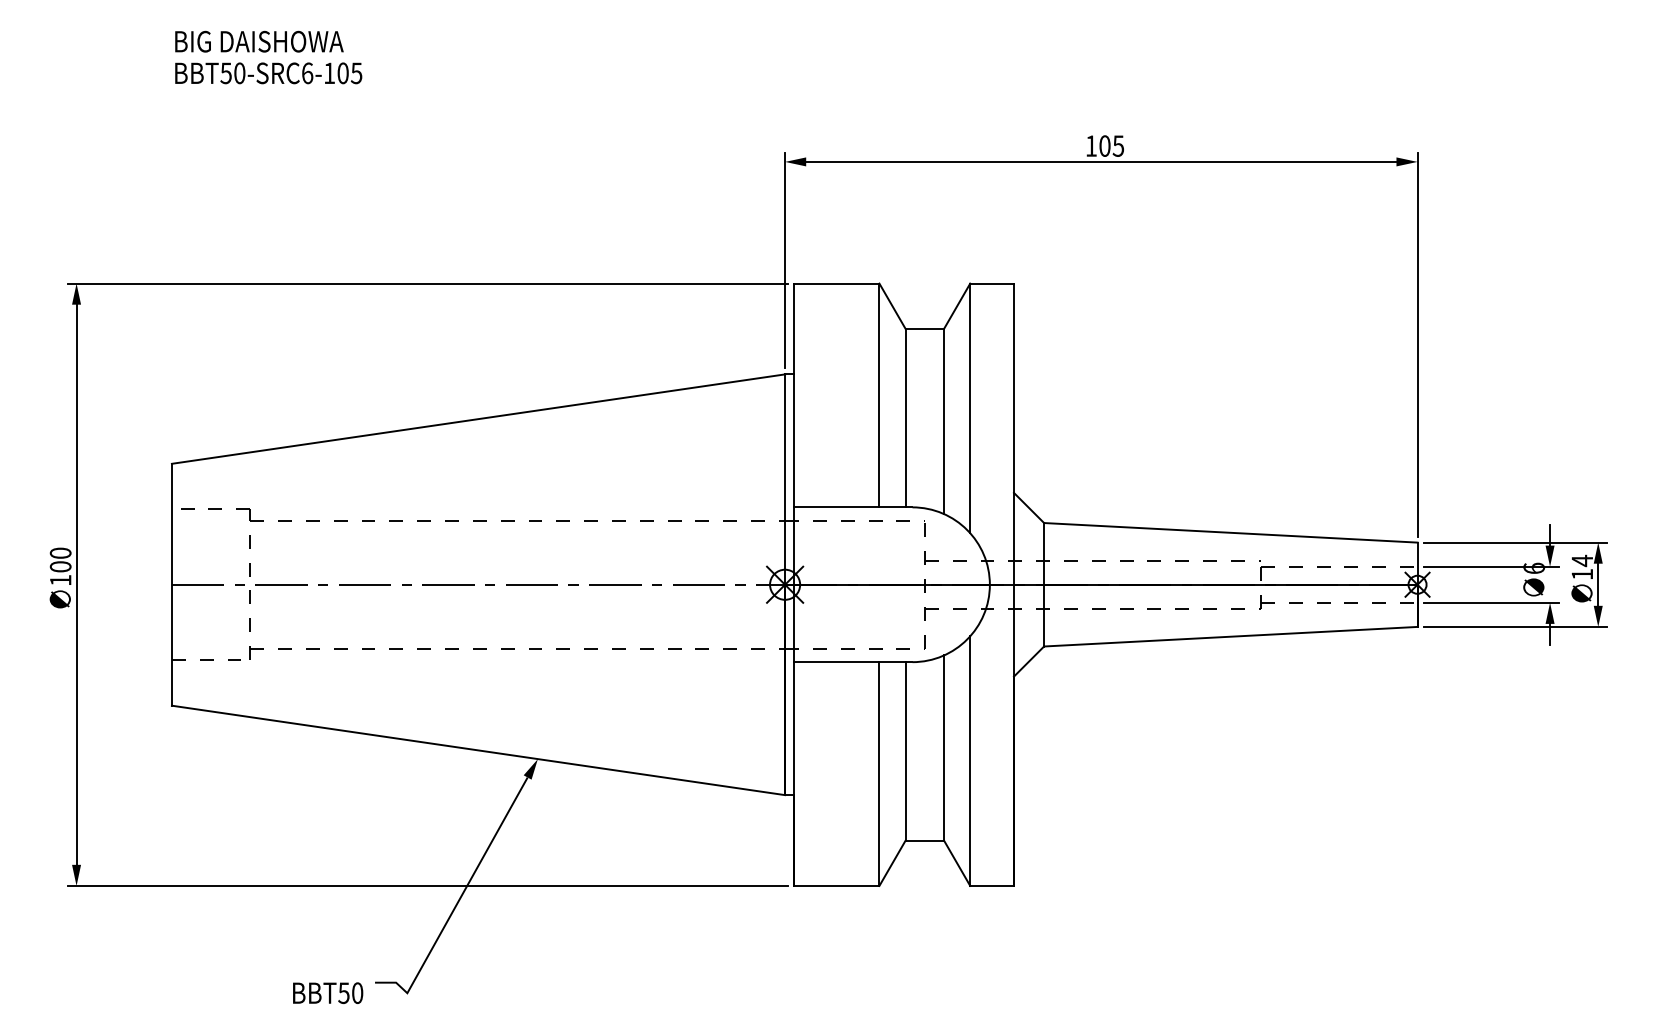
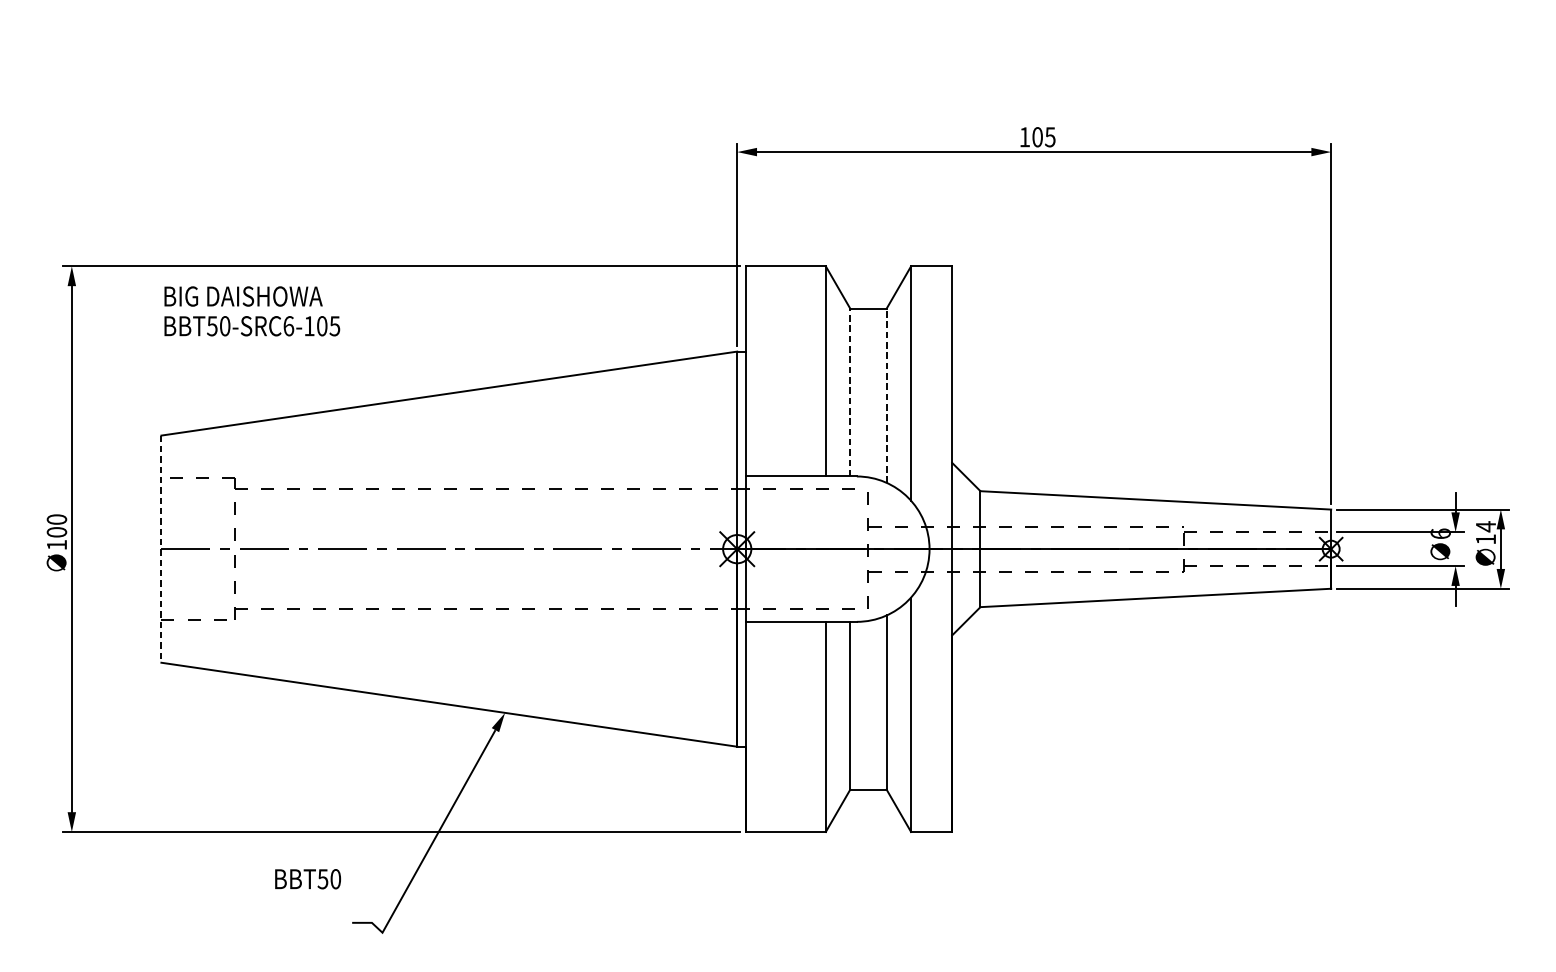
text: (268, 57) -> (252, 311), moved
line: (905, 417) -> (850, 392), solid -> dashed
line: (944, 421) -> (886, 395), solid -> dashed
line: (171, 584) -> (161, 548), solid -> dashed
text: (328, 992) -> (308, 878), moved

